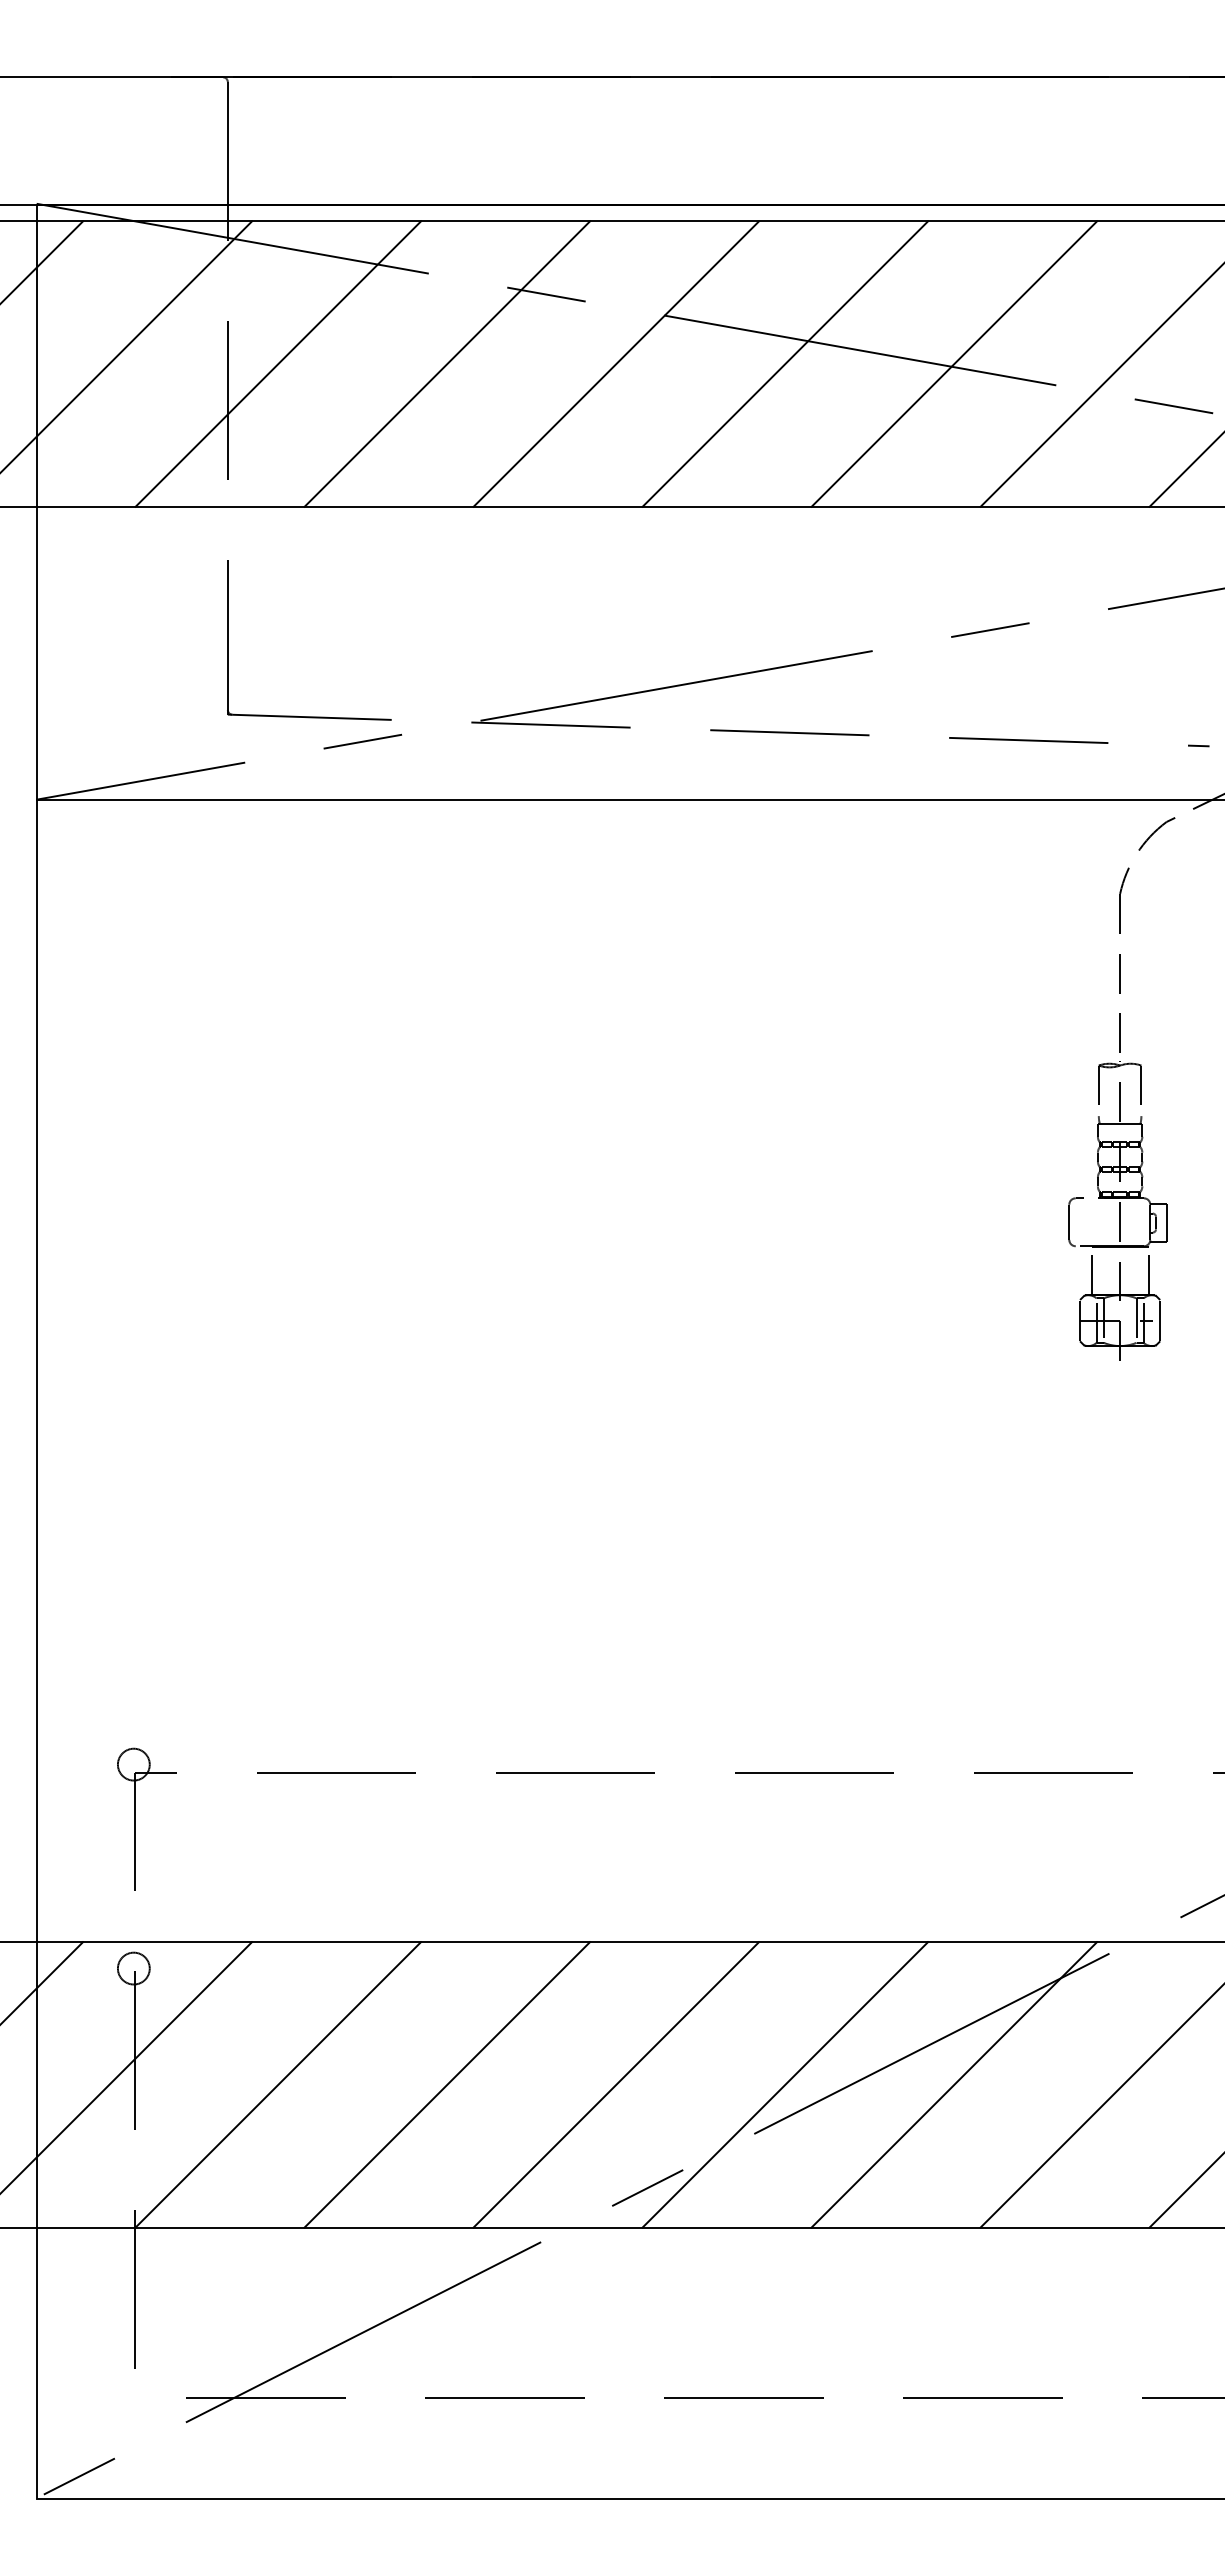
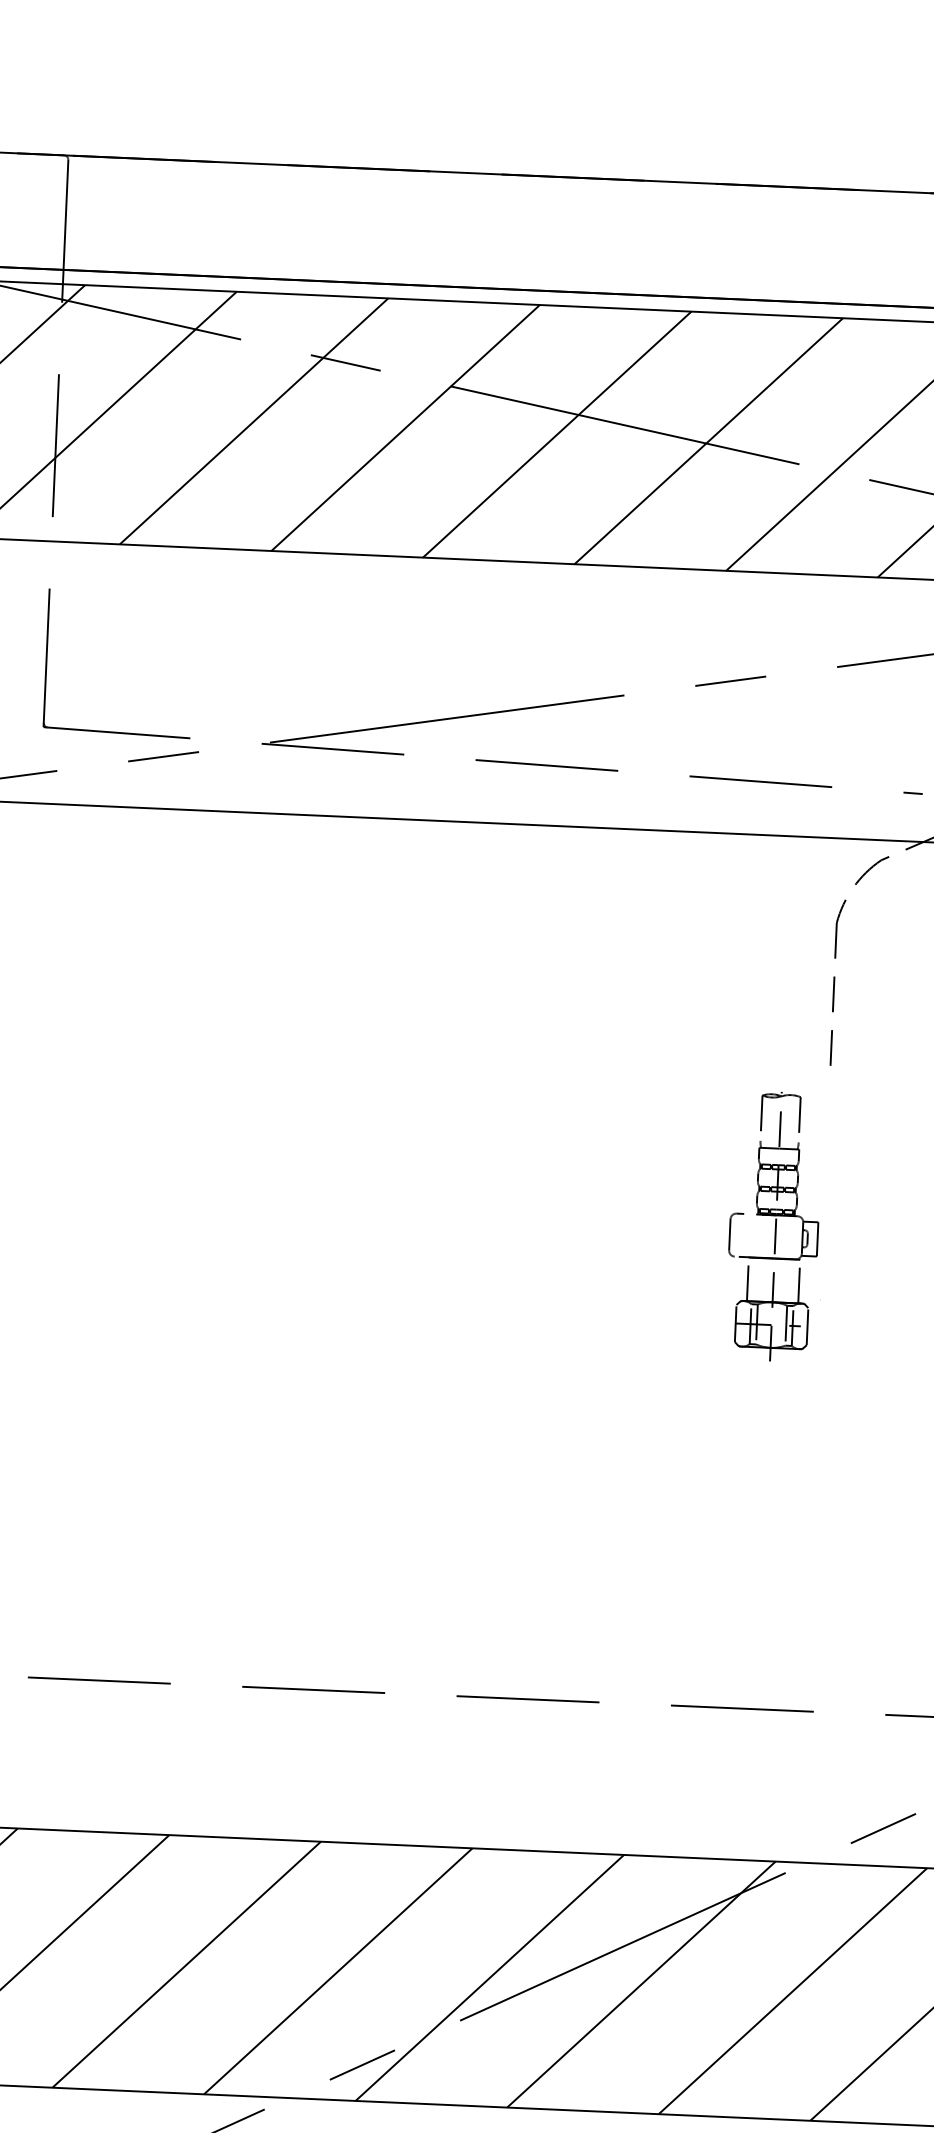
part: (1117, 1210) -> (773, 1226), moved

